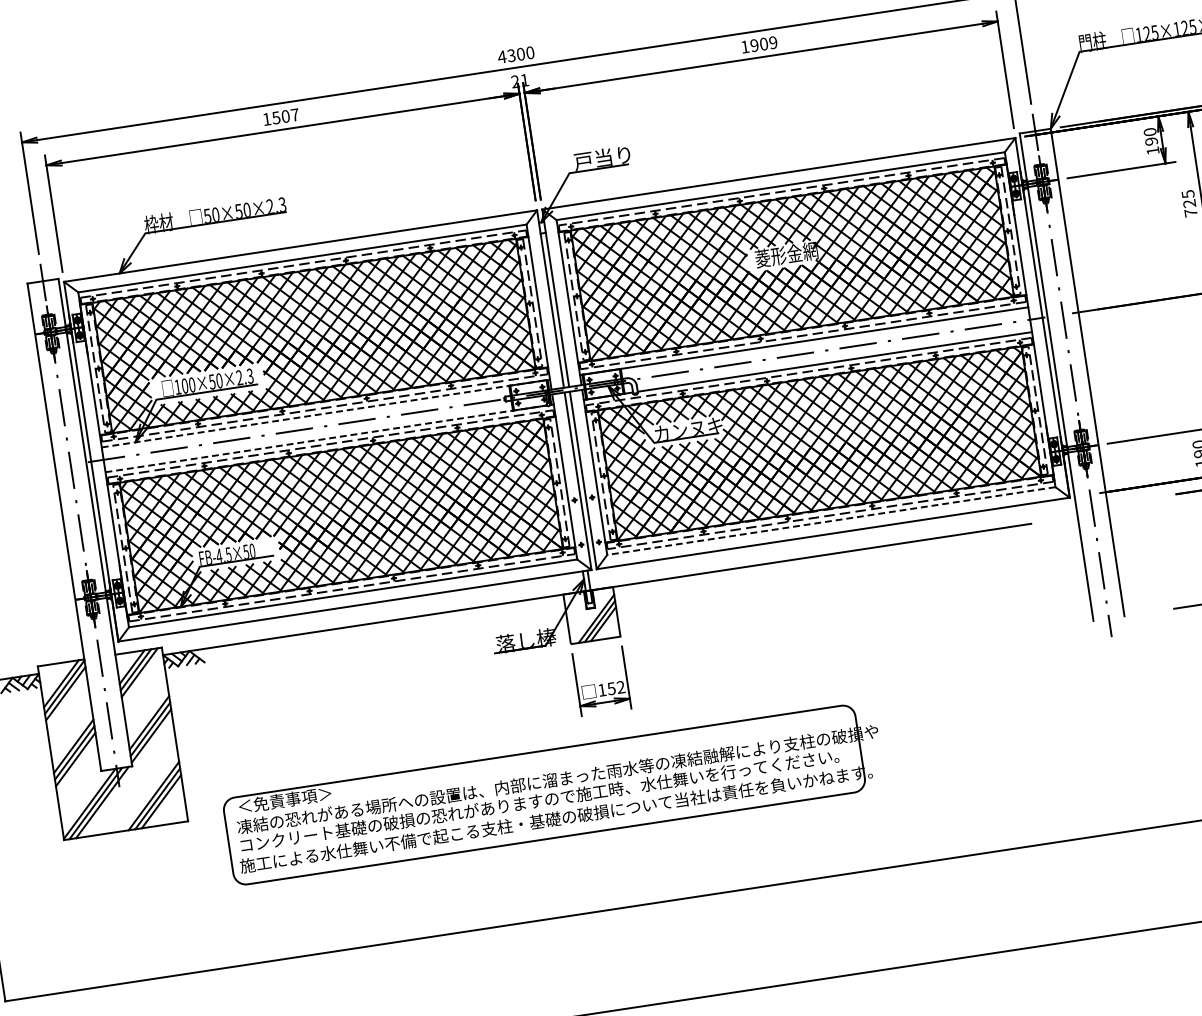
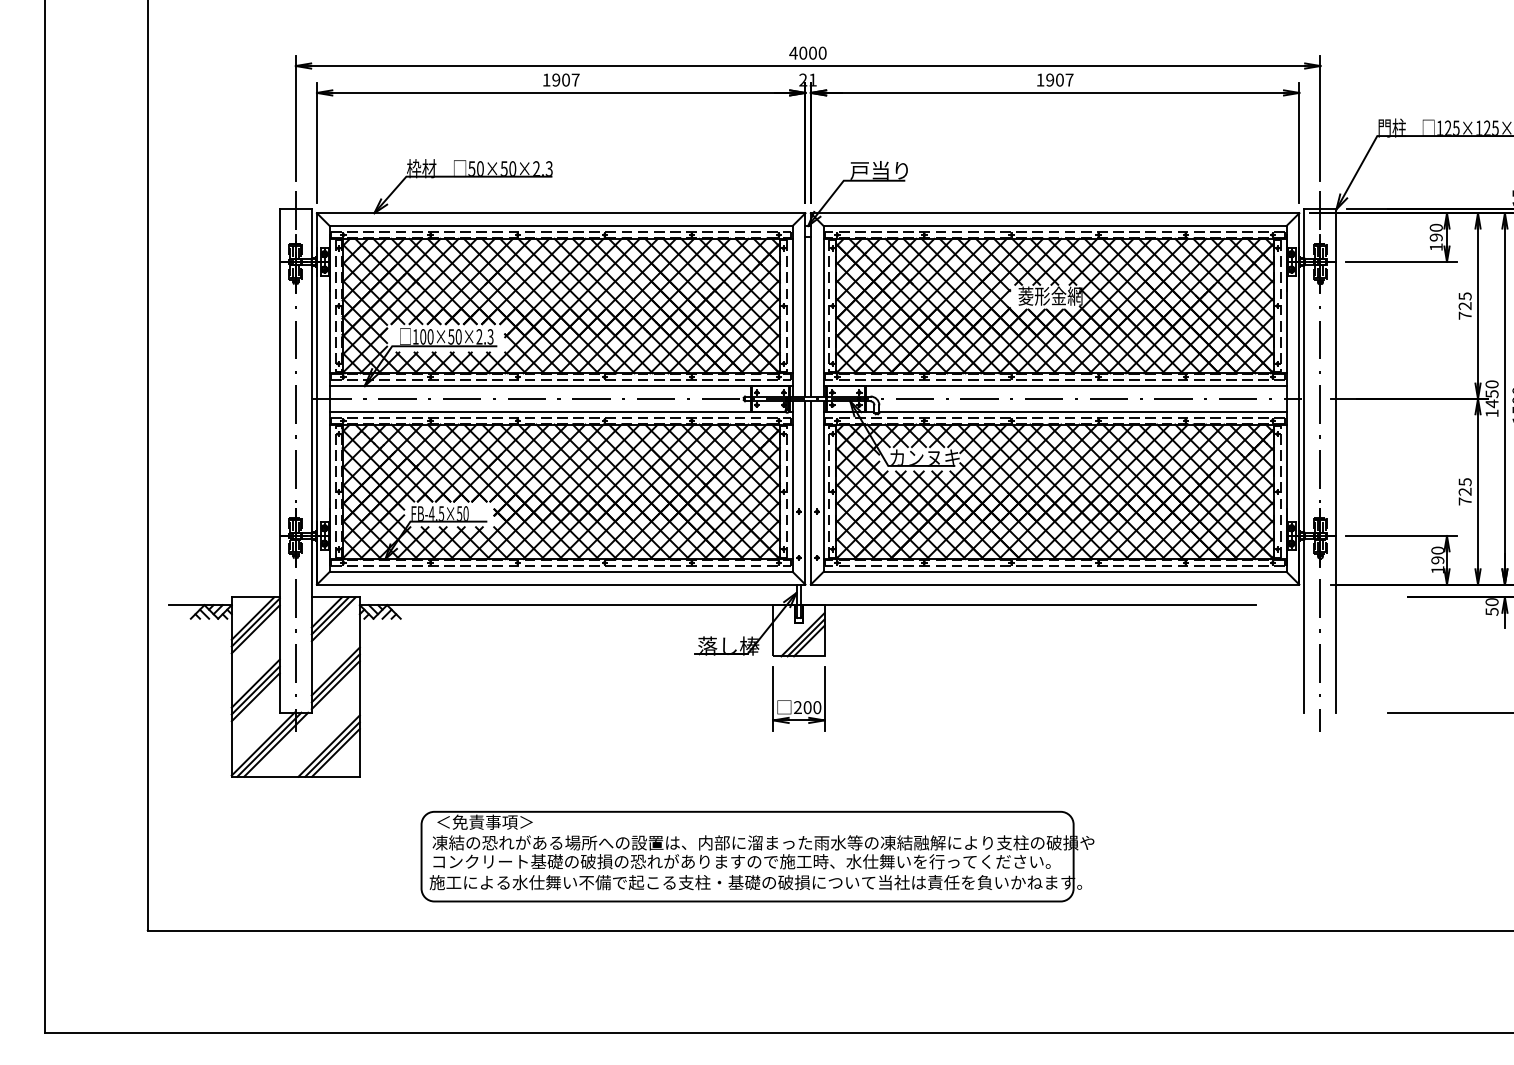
text: (773, 42) -> (1069, 79), 1909 -> 1907
text: (511, 54) -> (803, 52), 4300 -> 4000
text: (276, 117) -> (556, 79), 1507 -> 1907
line: (326, 413) -> (561, 386), dashed -> solid
line: (326, 438) -> (557, 411), dashed -> solid
line: (830, 520) -> (1054, 571), dashed -> solid
text: (611, 688) -> (807, 707), 152 -> 200
part: (554, 793) -> (757, 856), moved

